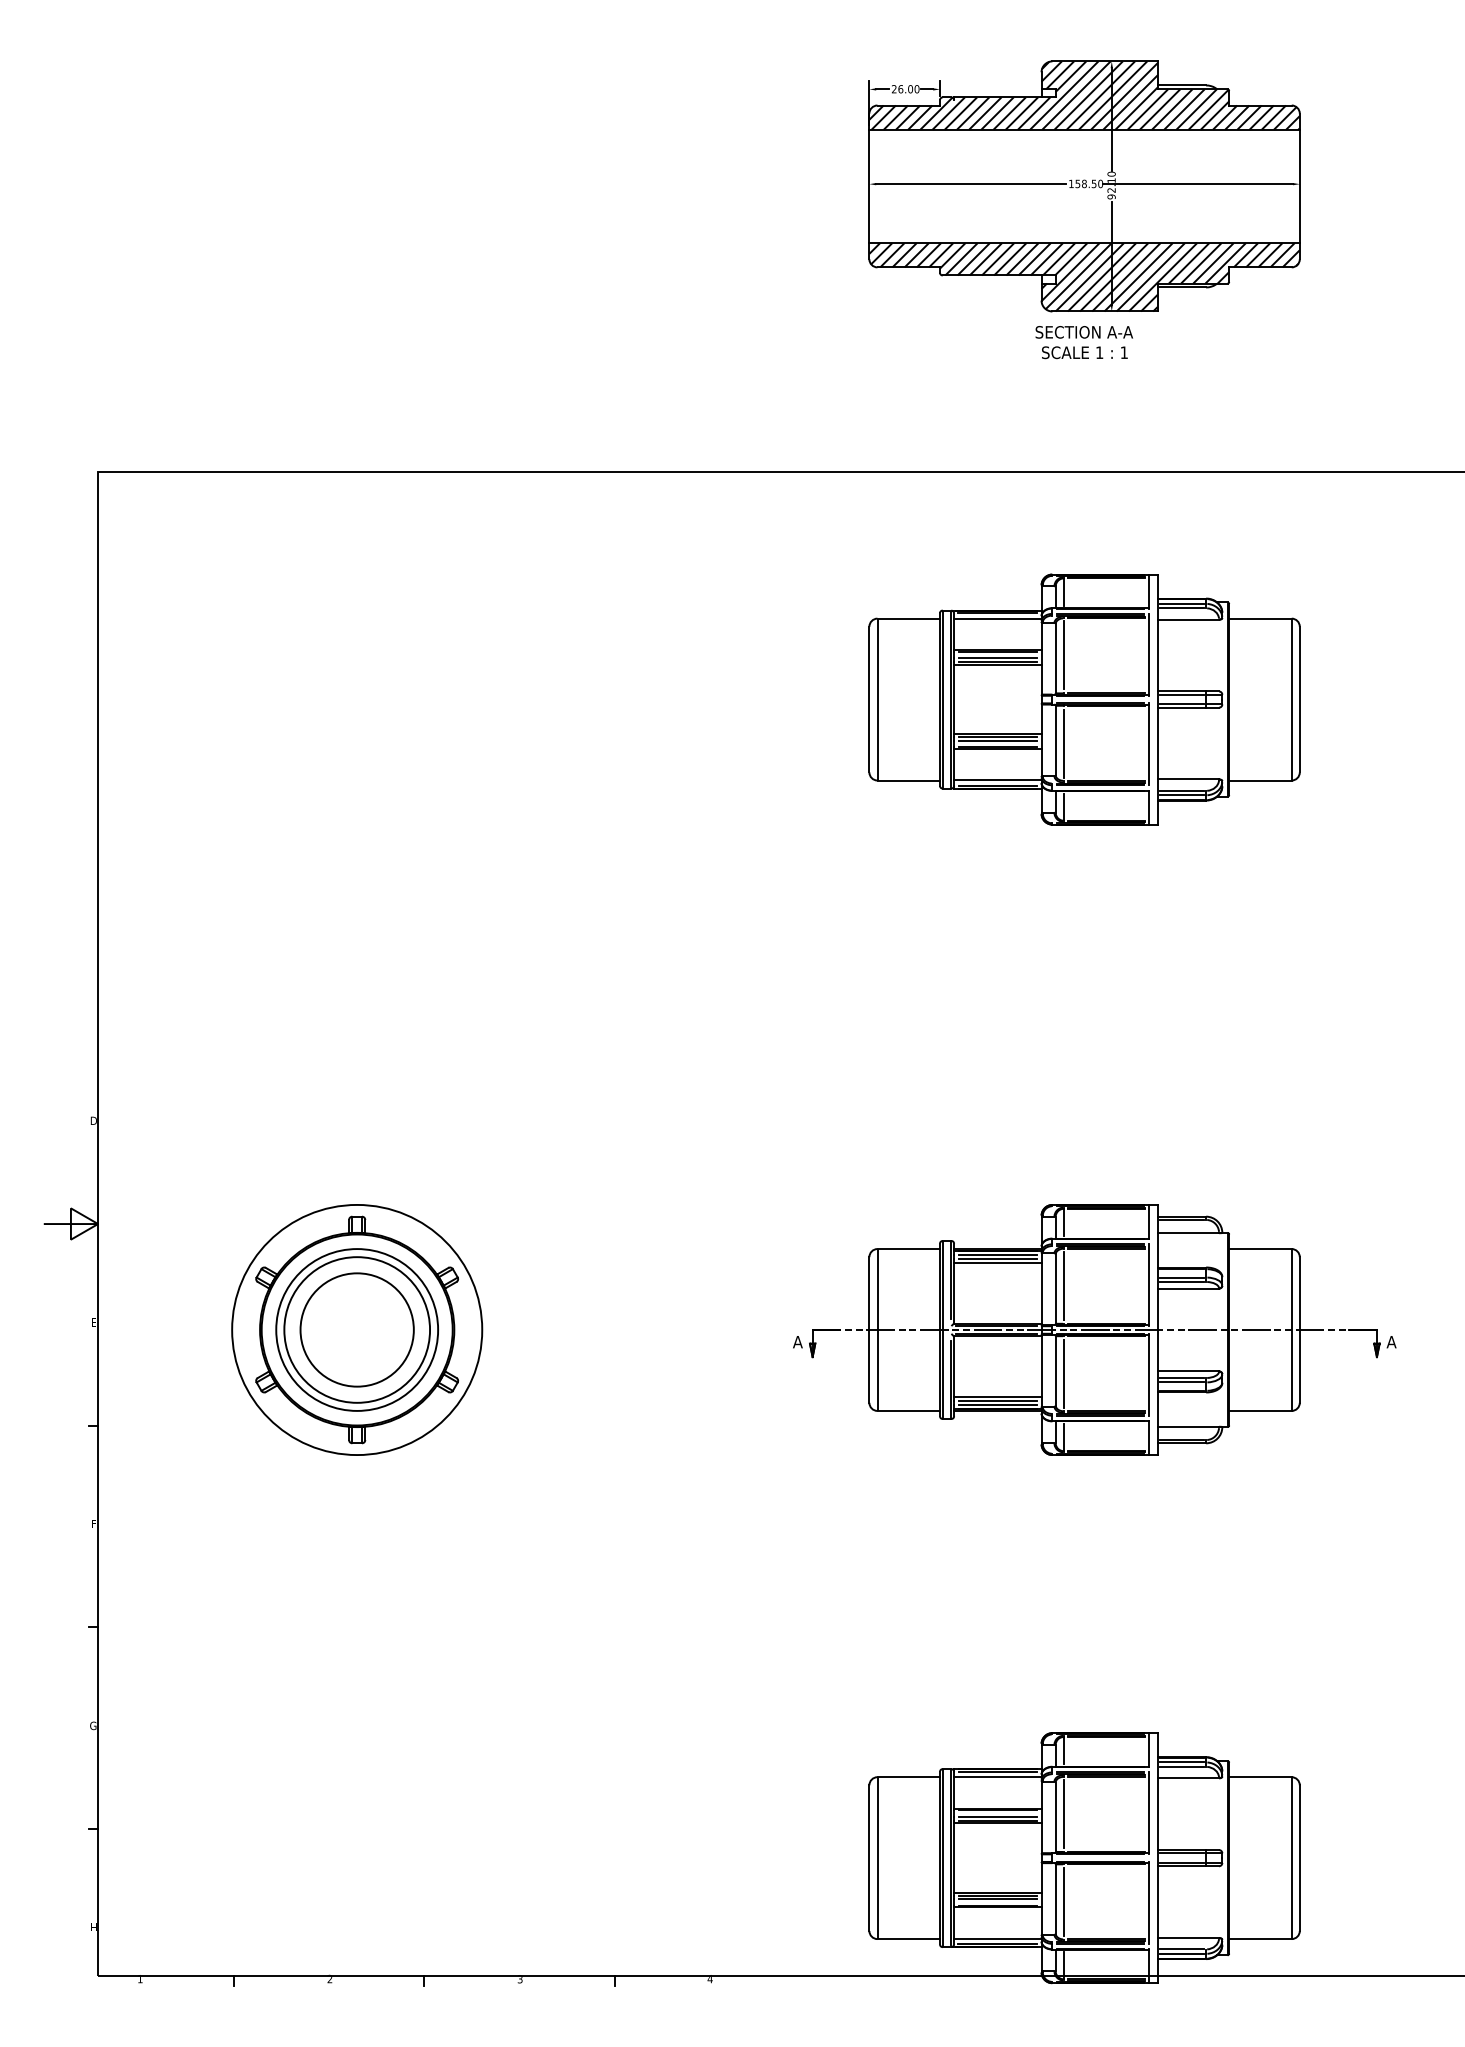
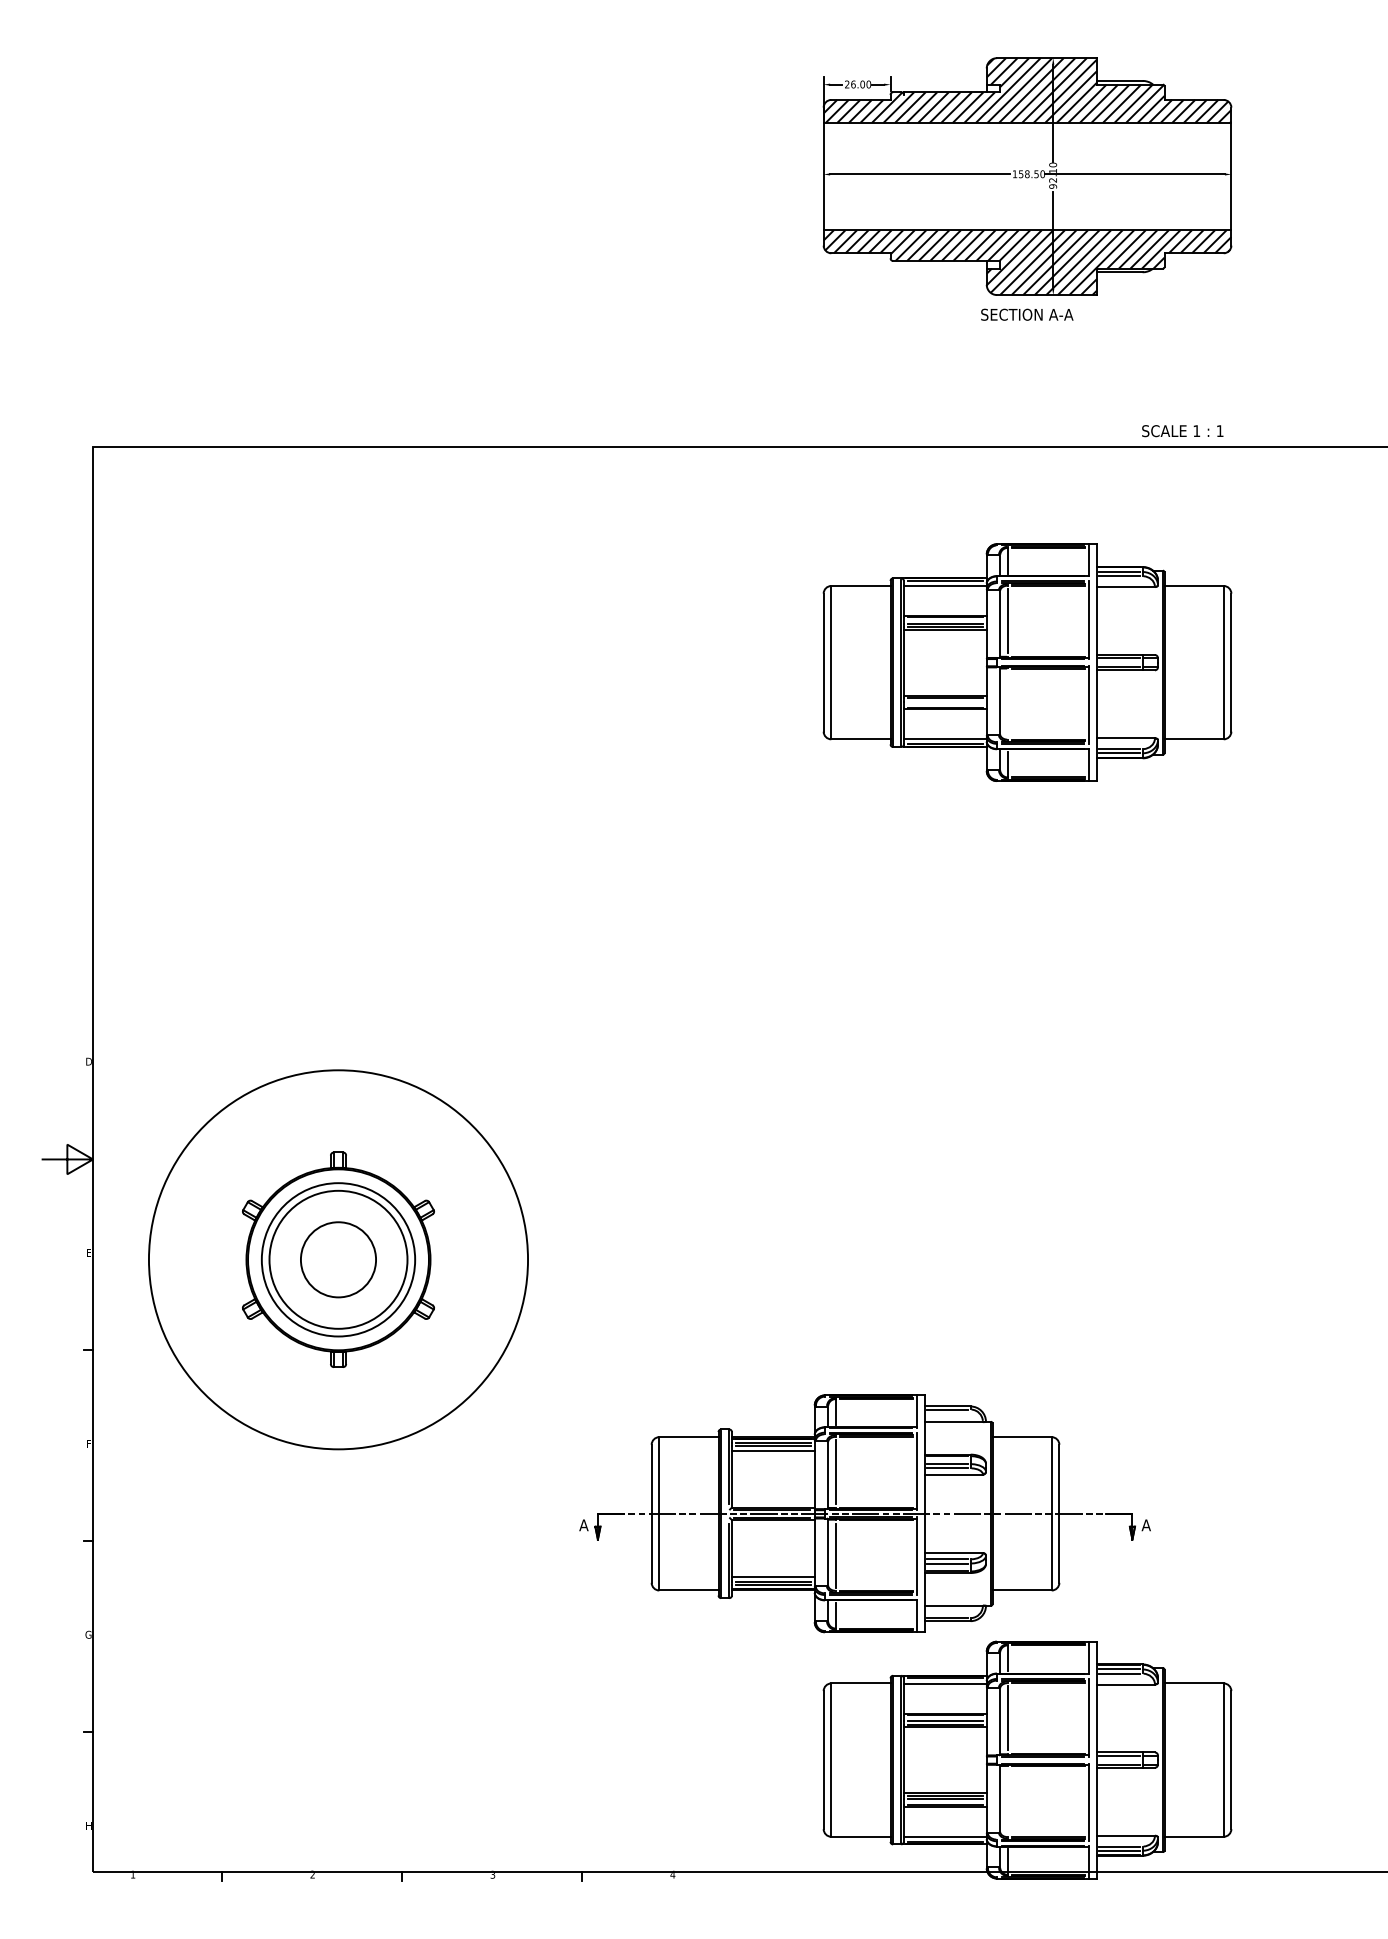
text: (1084, 353) -> (1182, 431), moved
line: (998, 740) -> (945, 701), removed
line: (1063, 743) -> (1007, 704), removed
circle: (357, 1329) -> (338, 1259), size x0.7
circle: (357, 1329) -> (338, 1259), size x1.6
part: (1094, 1329) -> (864, 1513), moved
line: (1063, 1901) -> (1007, 1801), removed

